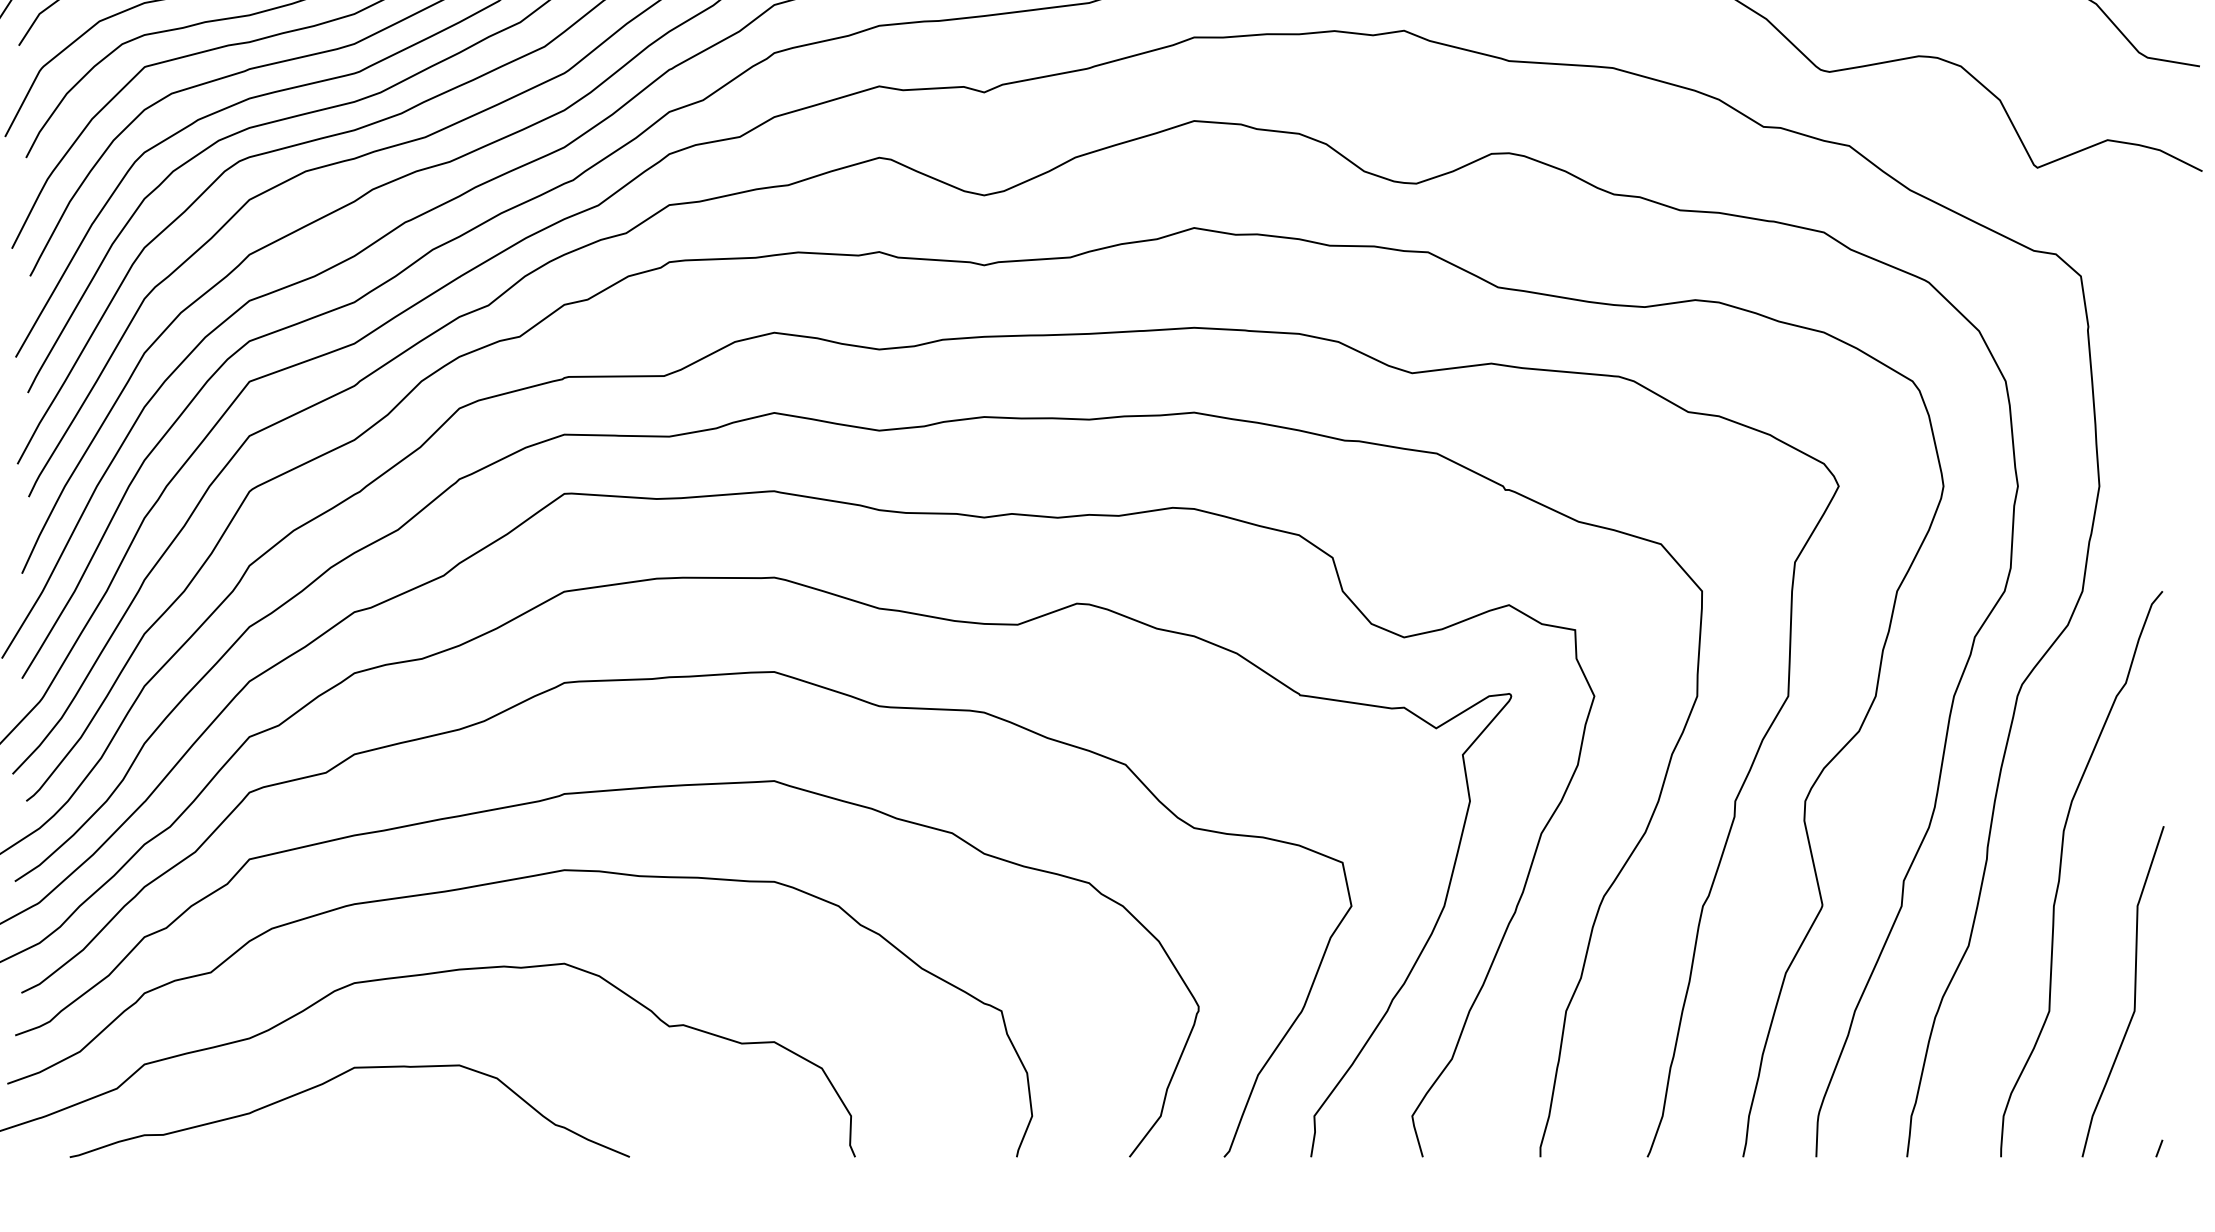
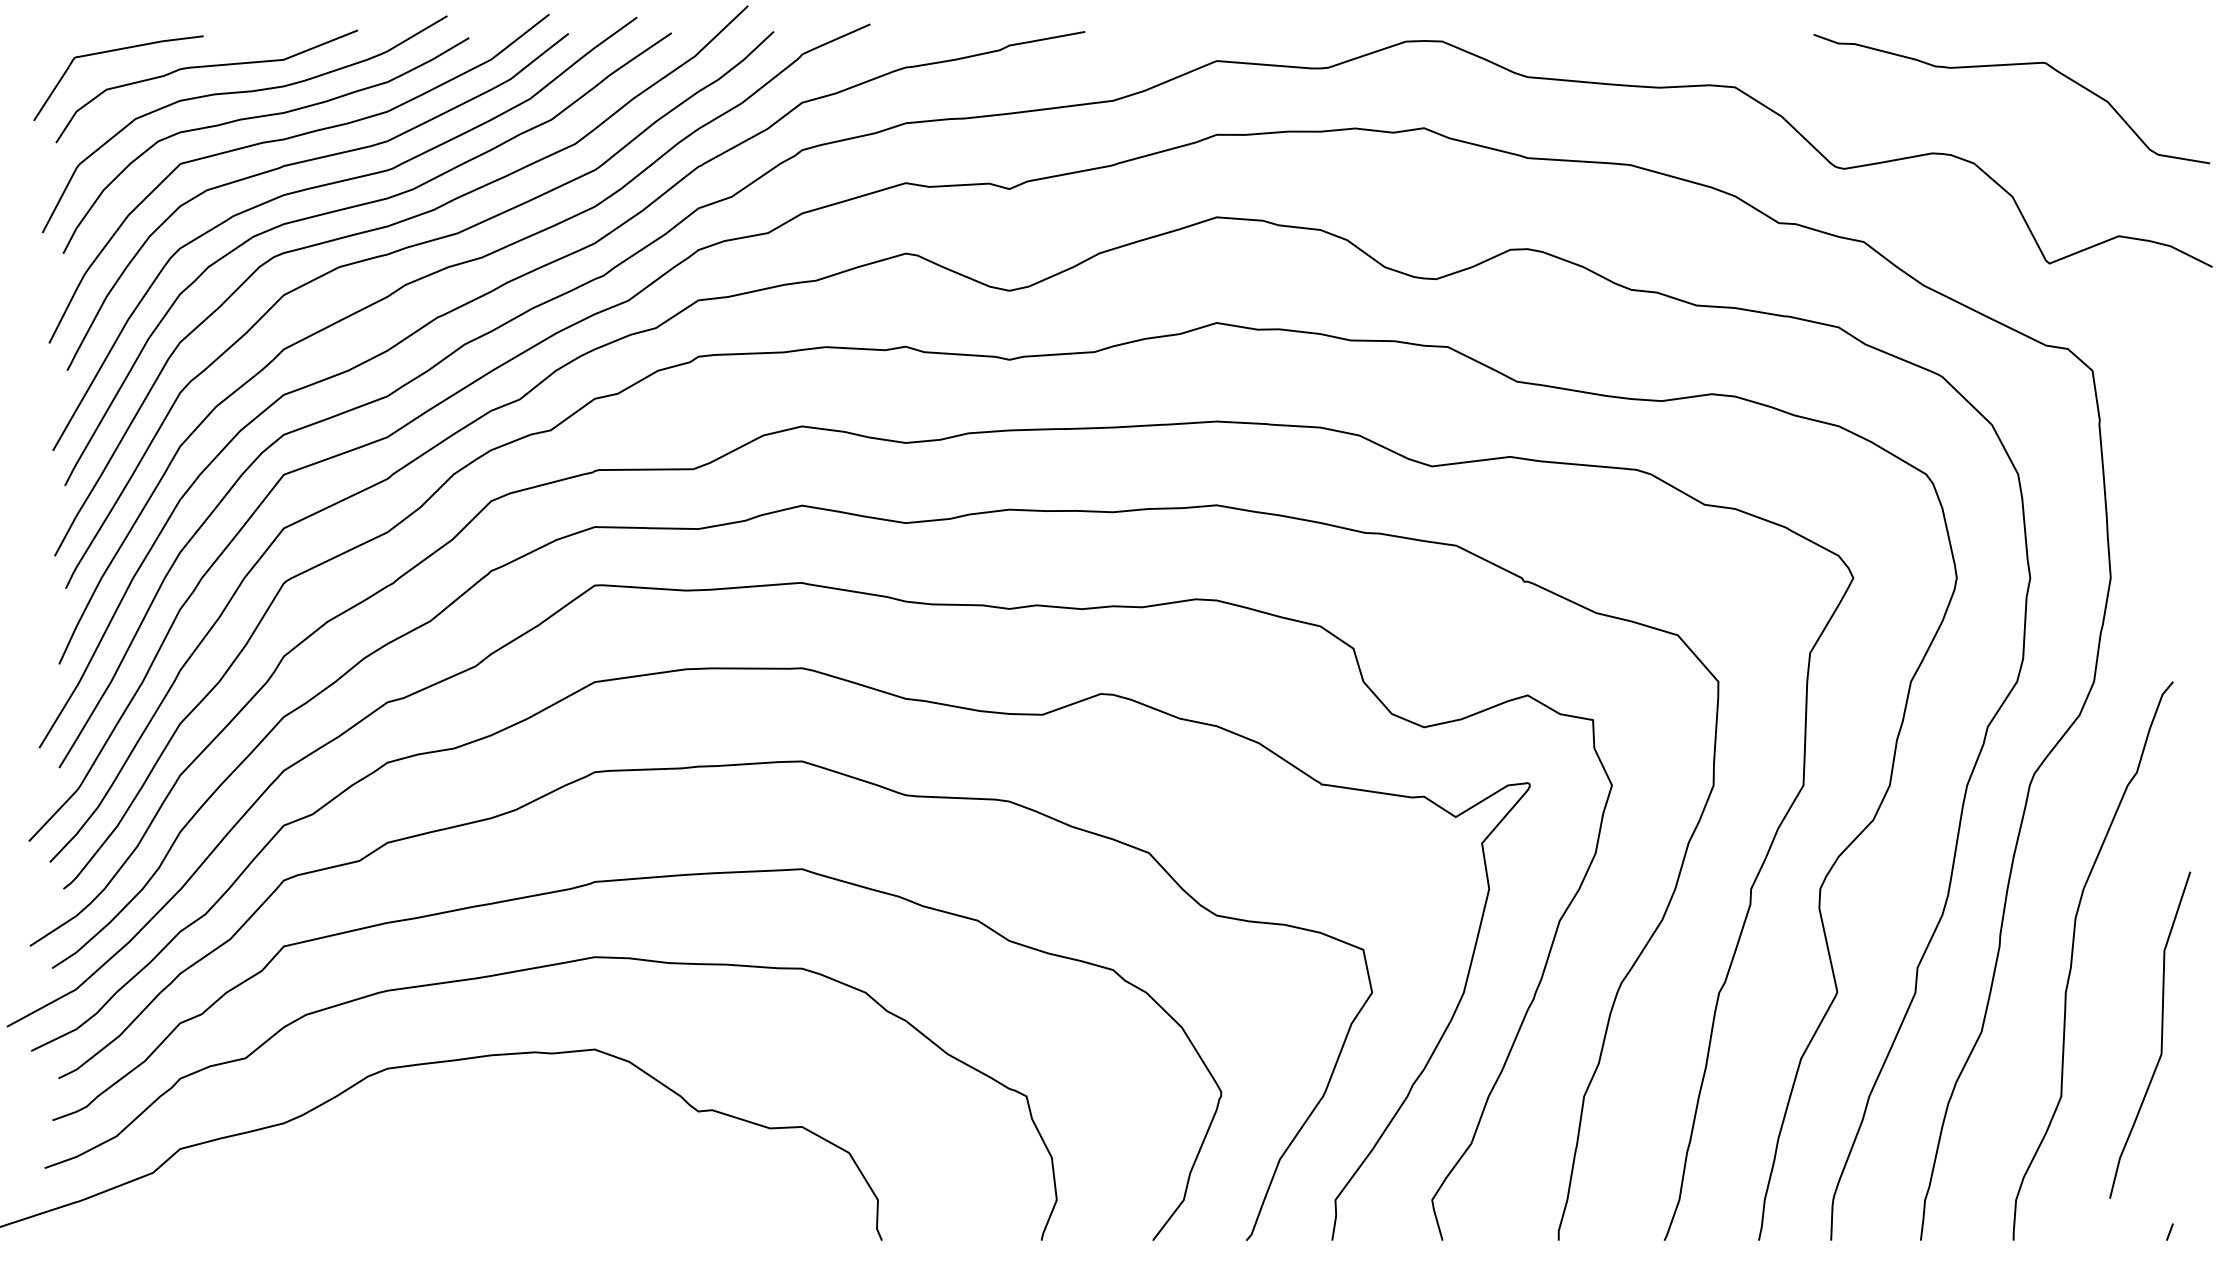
curve: (2134, 991) -> (2161, 1034), moved
curve: (331, 1081) -> (364, 1165), removed

